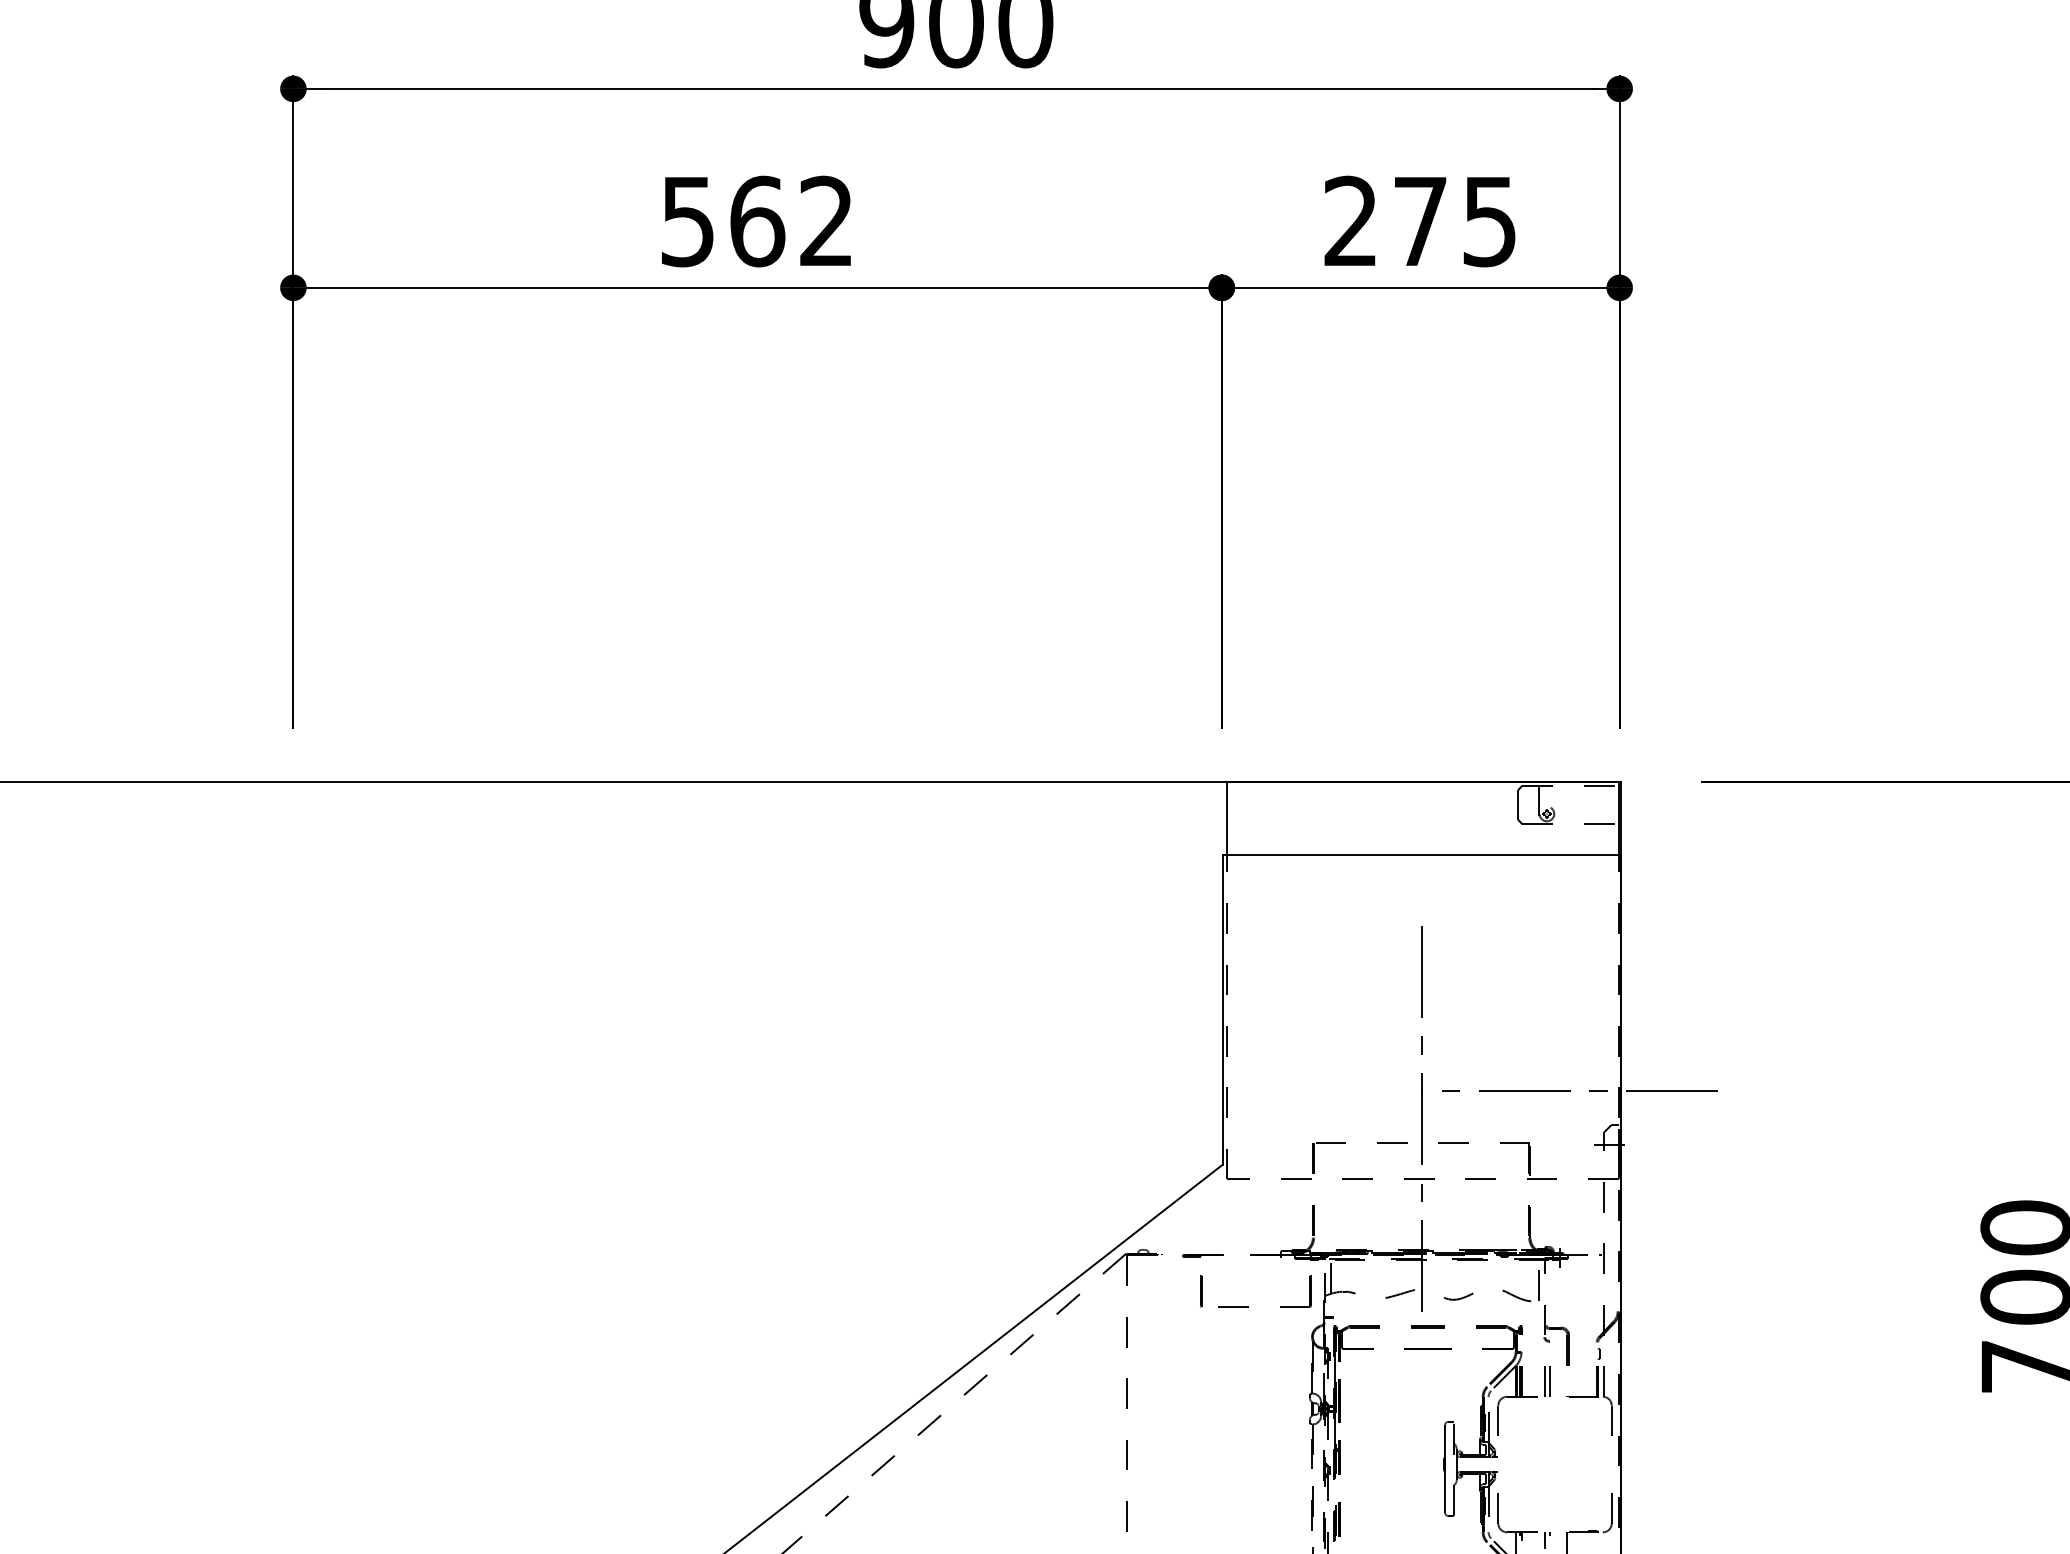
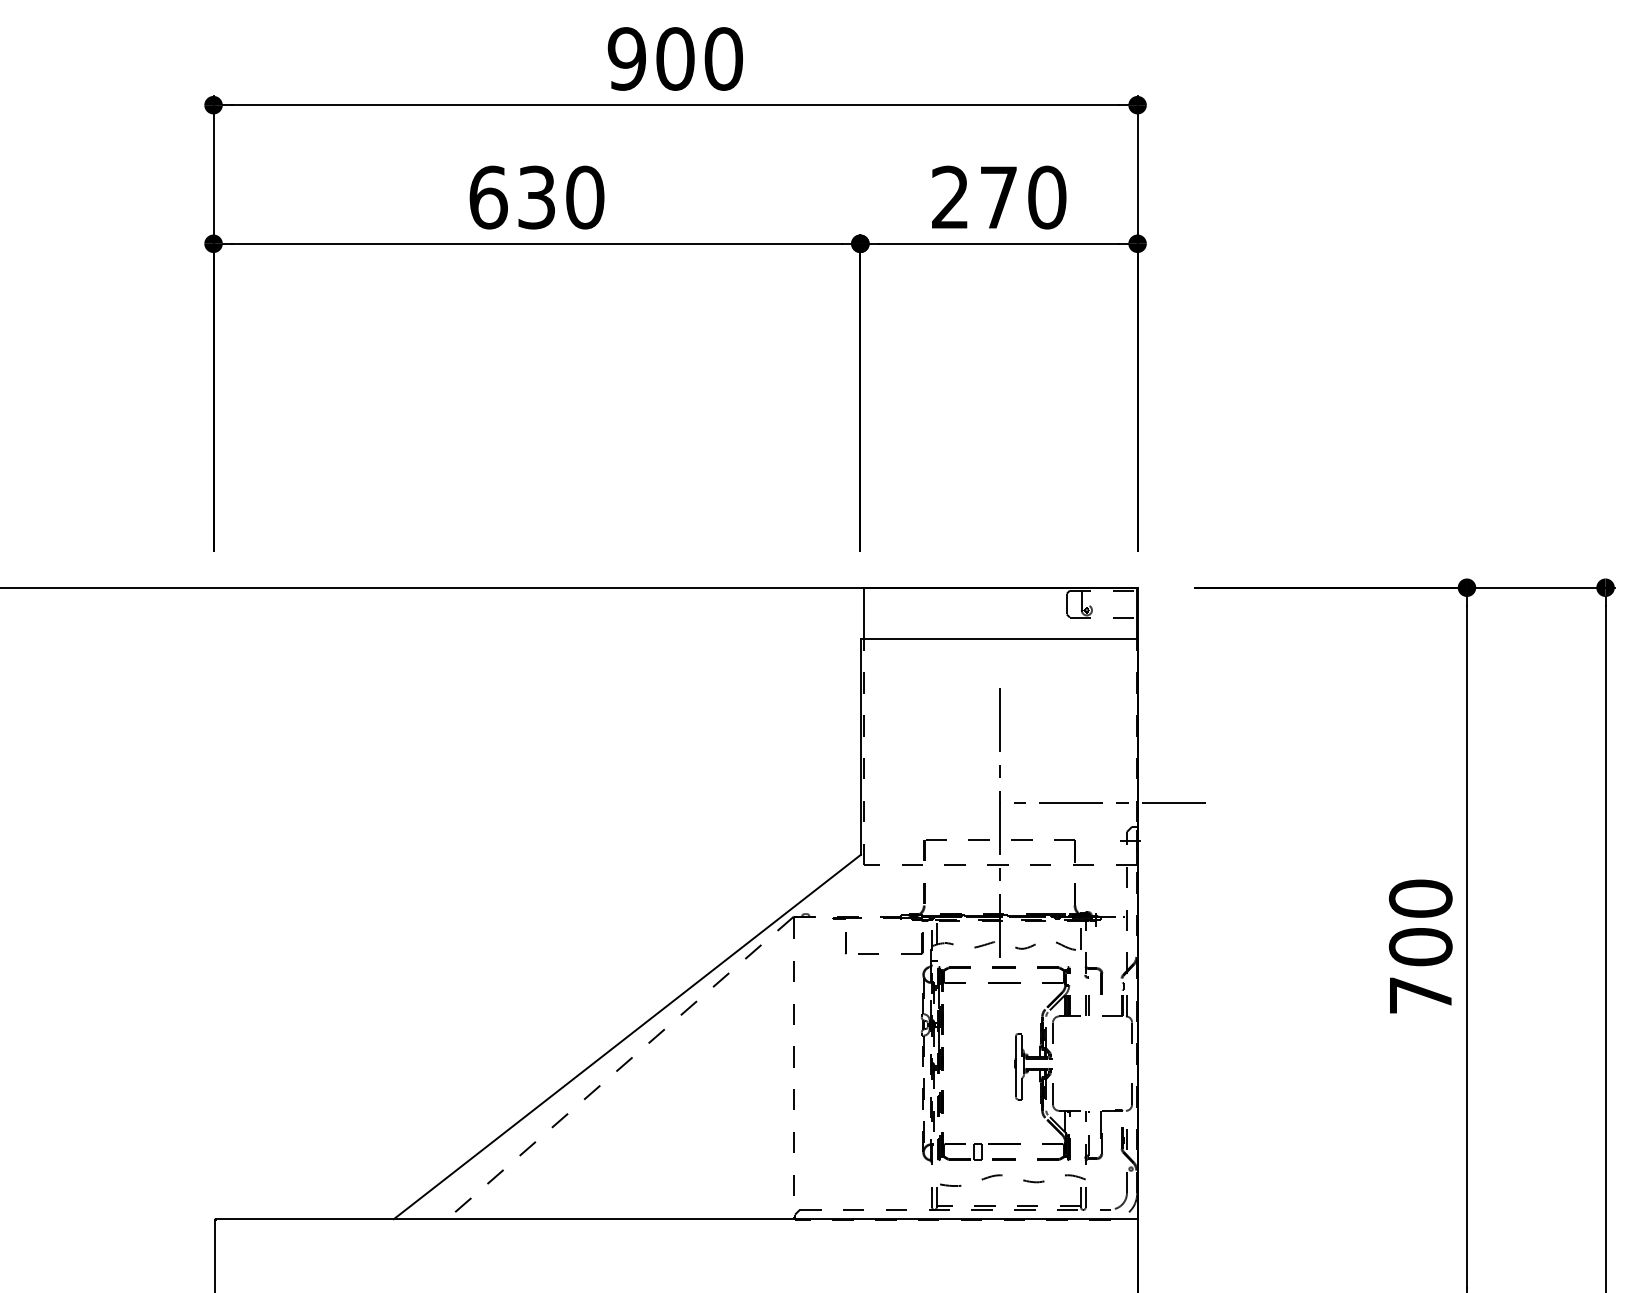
text: (756, 221) -> (536, 197), 562 -> 630
text: (1490, 221) -> (1047, 197), 275 -> 270

